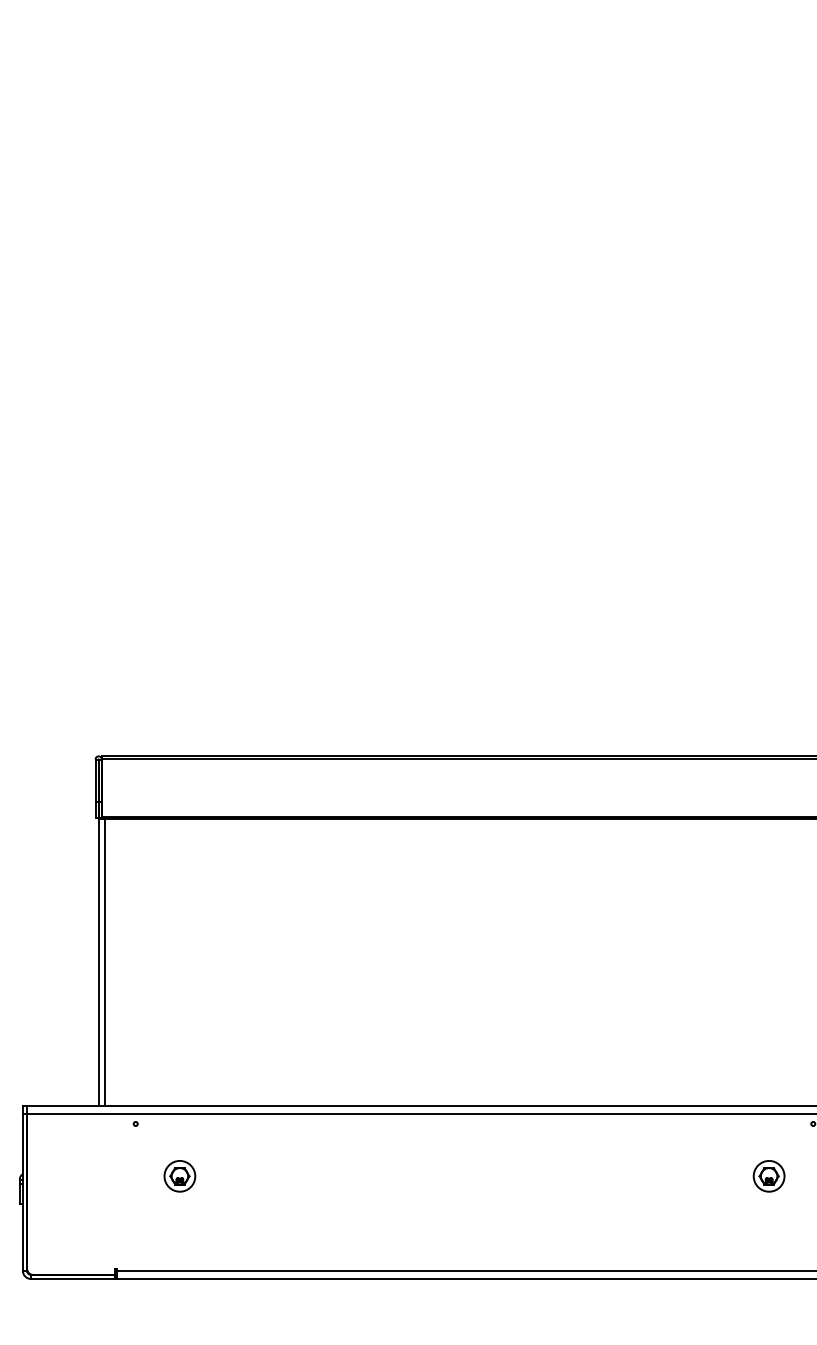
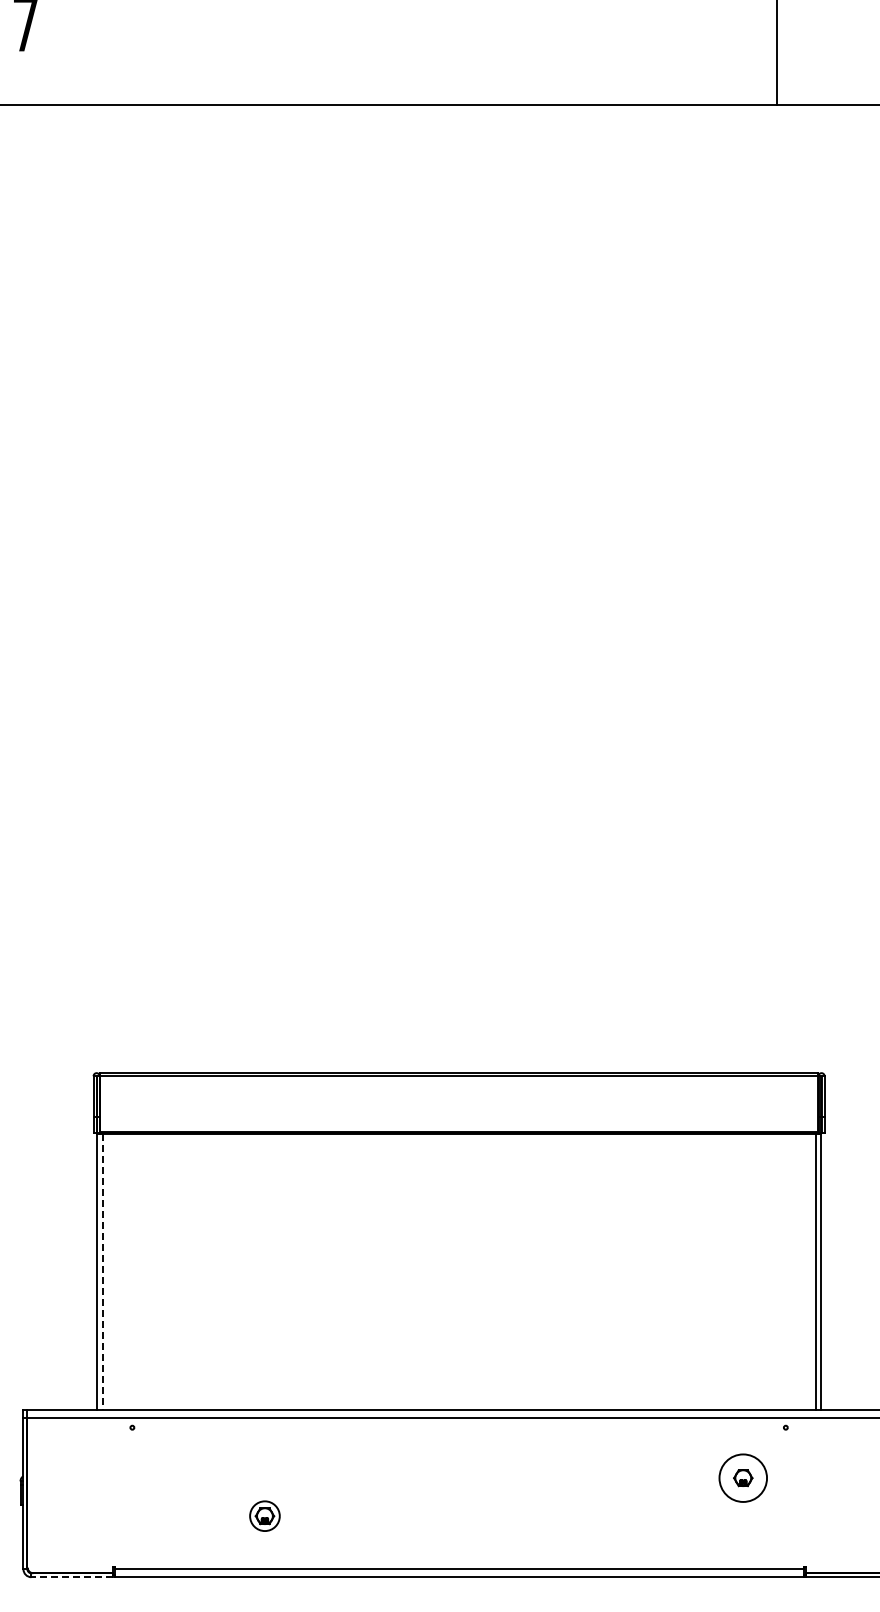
line: (104, 963) -> (102, 1272), solid -> dashed
part: (179, 1175) -> (264, 1515), moved
circle: (769, 1176) -> (743, 1478), size x1.6
line: (72, 1279) -> (71, 1577), solid -> dashed

